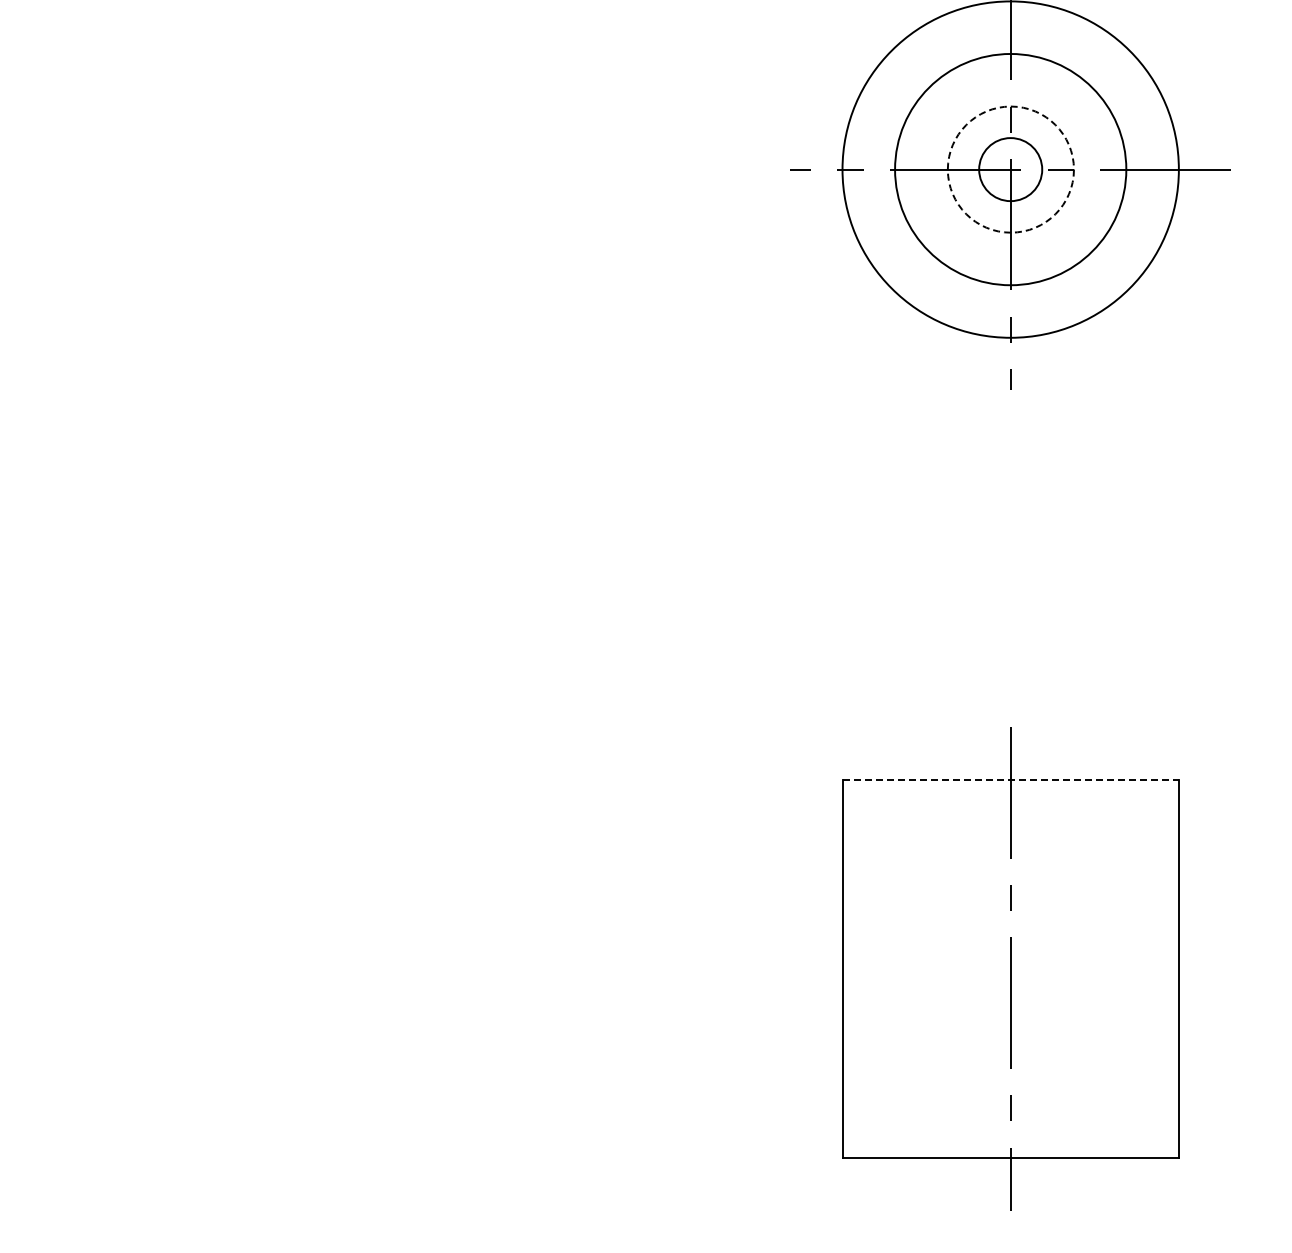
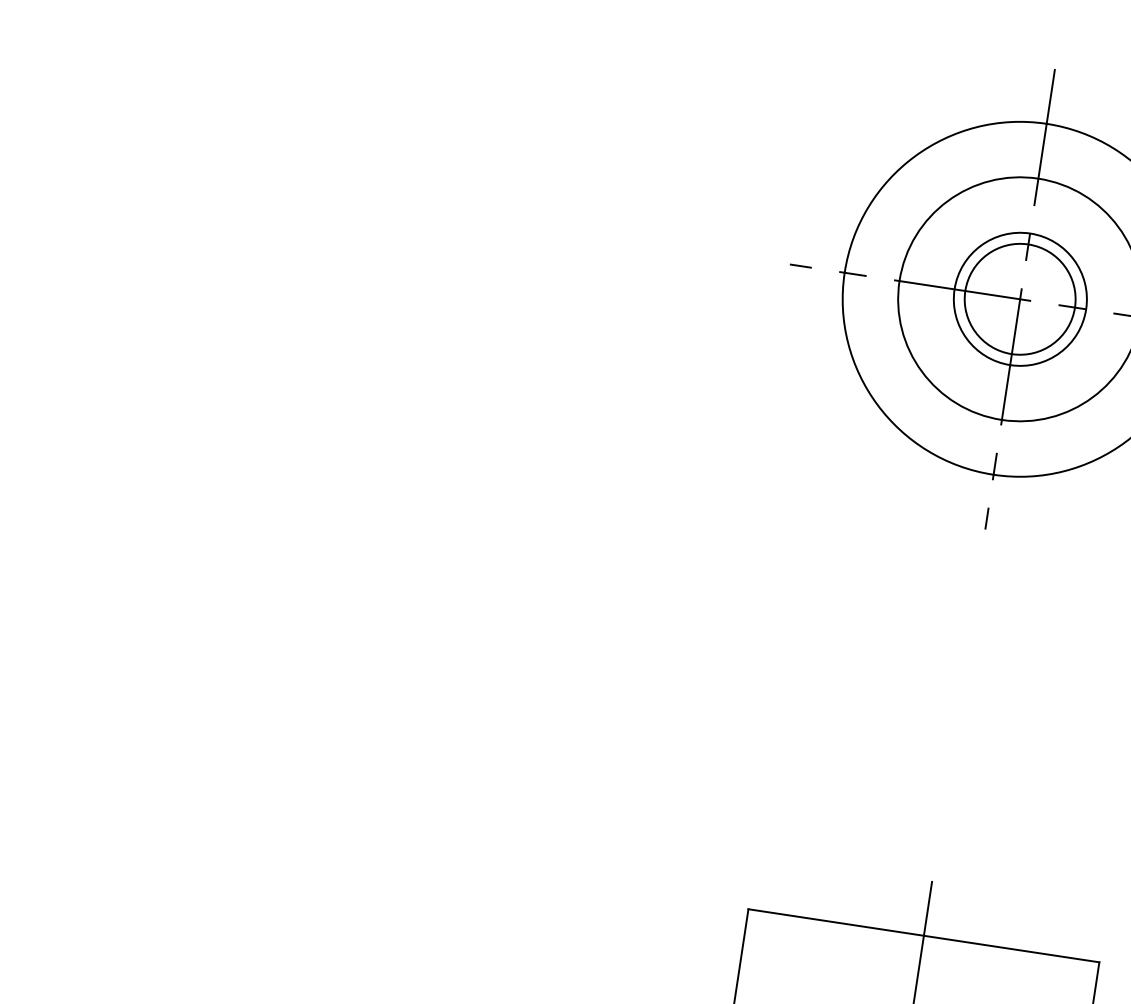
circle: (1010, 169) -> (1019, 299), dashed -> solid
circle: (1010, 169) -> (1019, 299), size x1.67
line: (1011, 779) -> (924, 935), dashed -> solid

